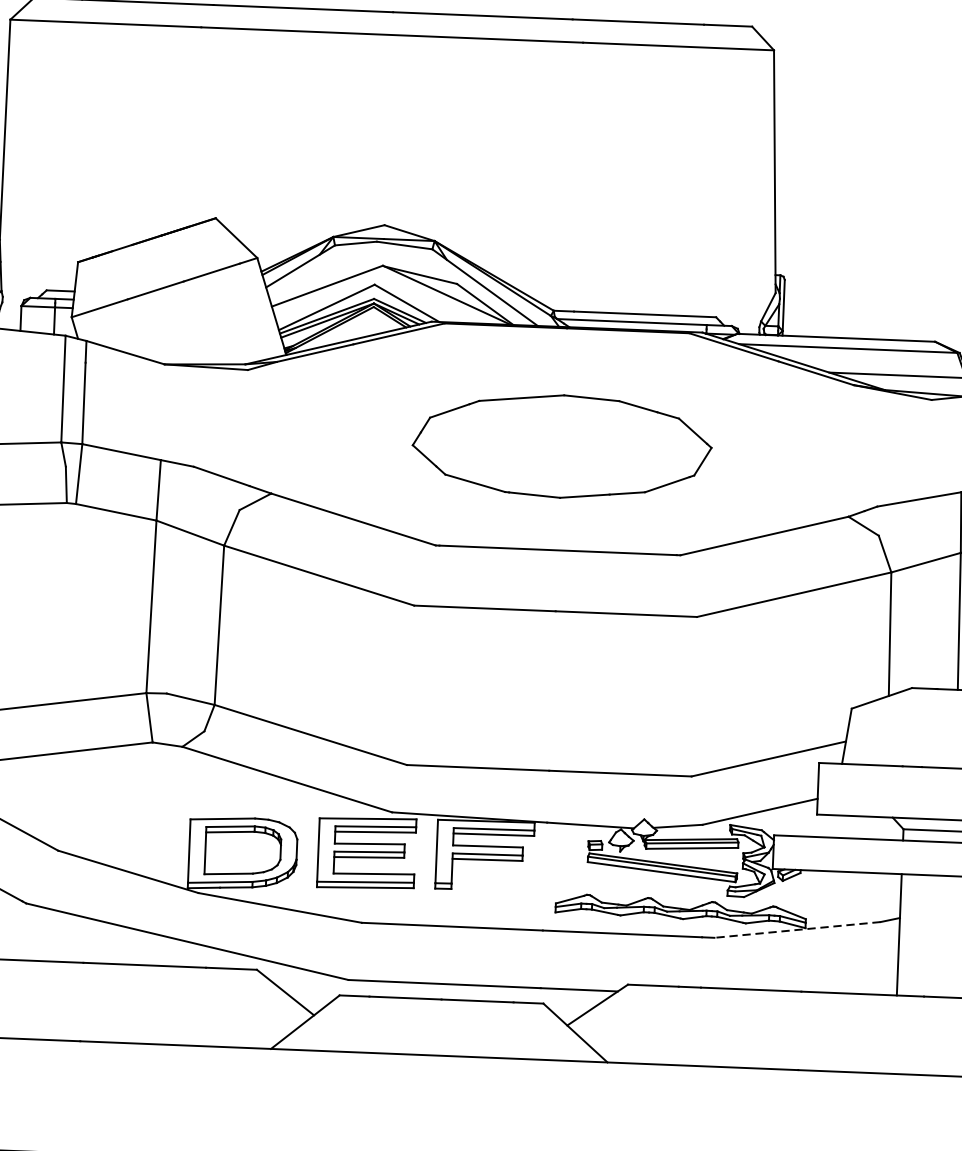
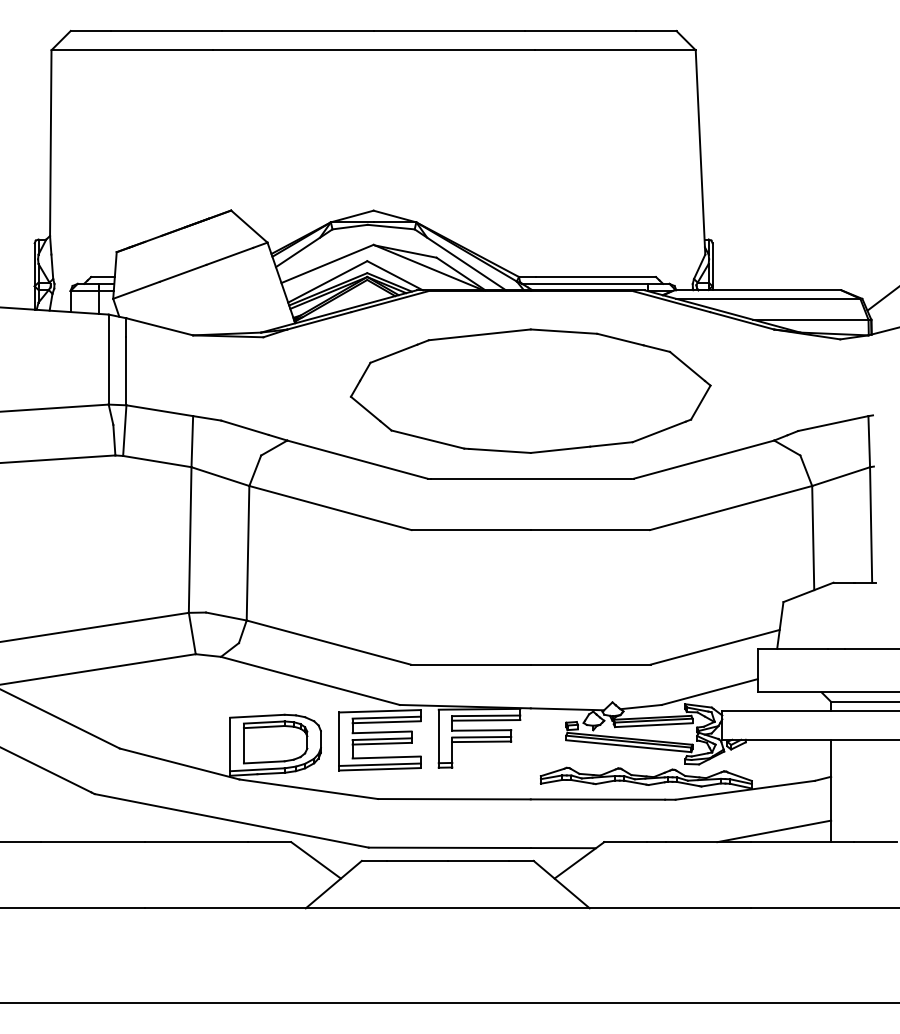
part: (561, 445) -> (530, 390), size x1.43
line: (796, 930) -> (744, 790), dashed -> solid
line: (830, 980) -> (774, 831), added

